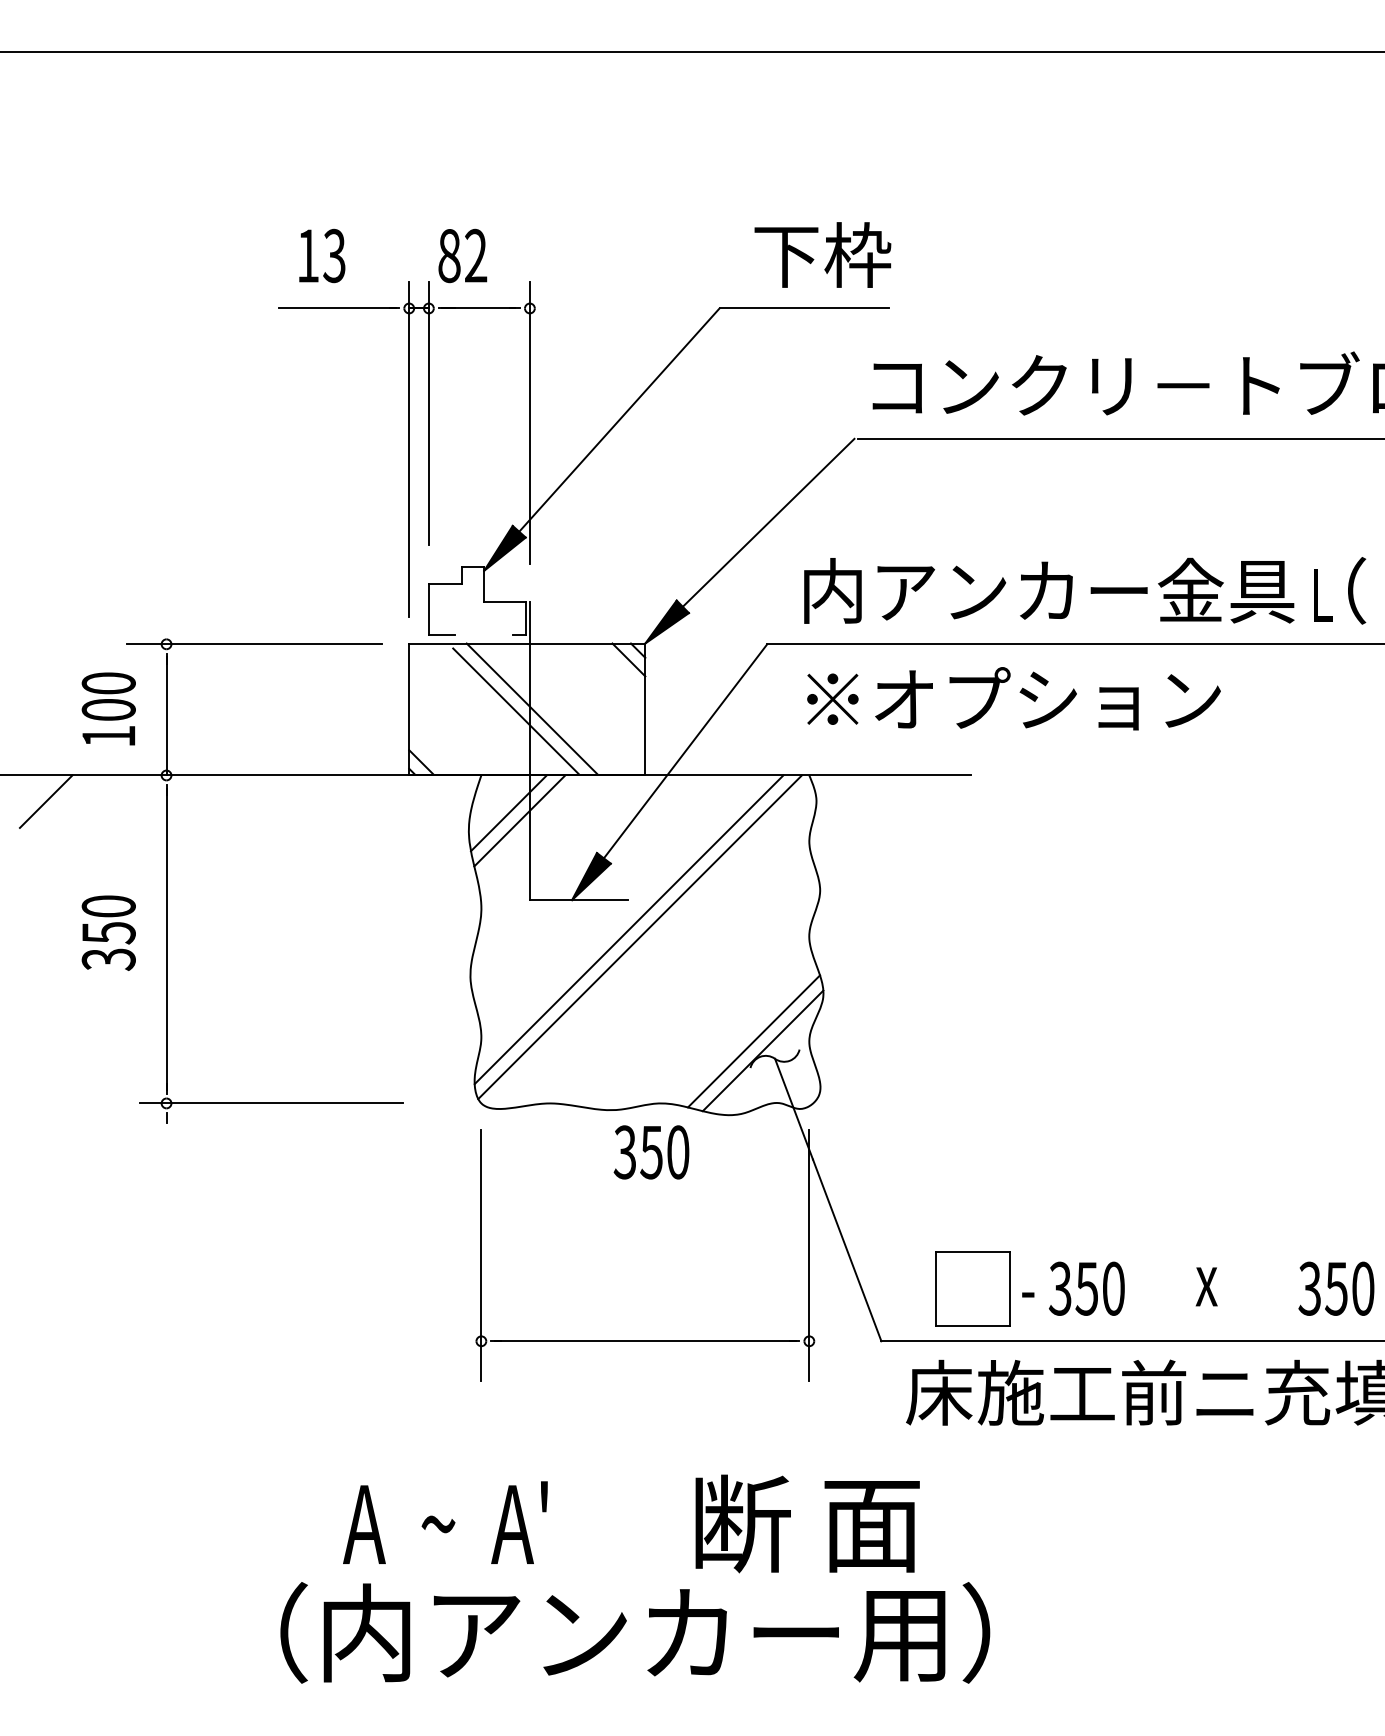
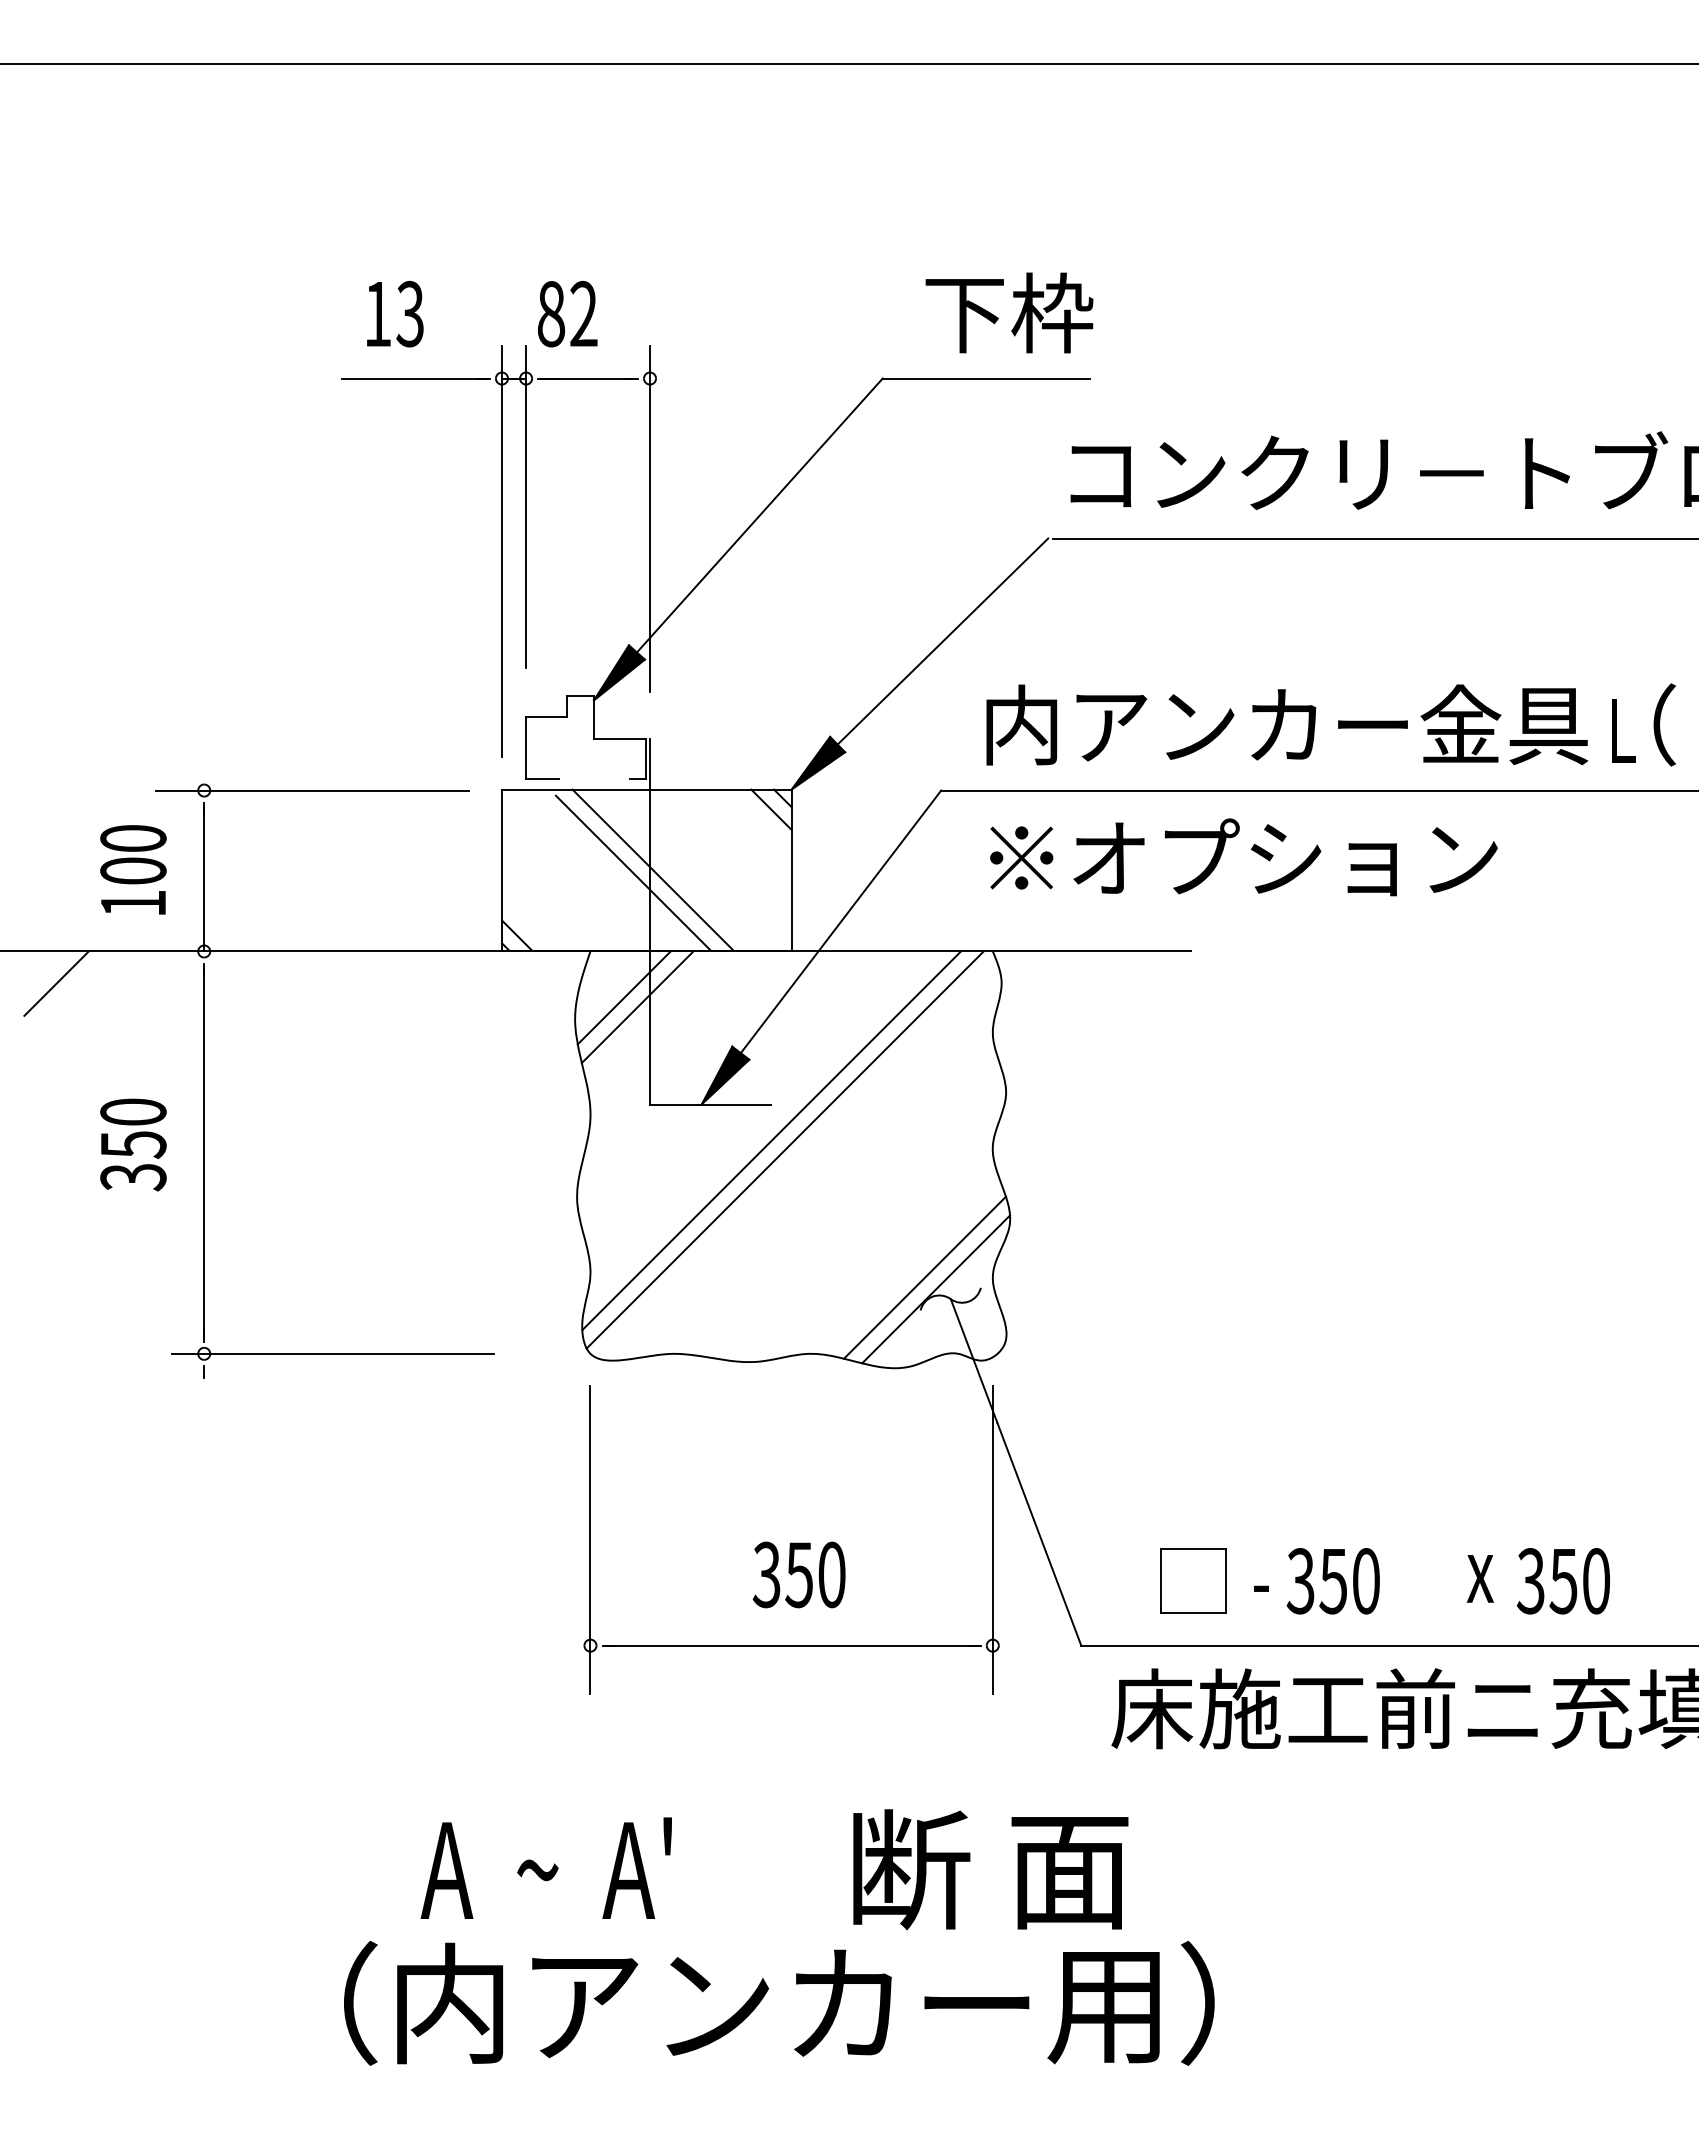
text: (650, 1152) -> (798, 1574), moved
part: (972, 1288) -> (1193, 1580), size x0.71
text: (1335, 1288) -> (1562, 1581), moved

